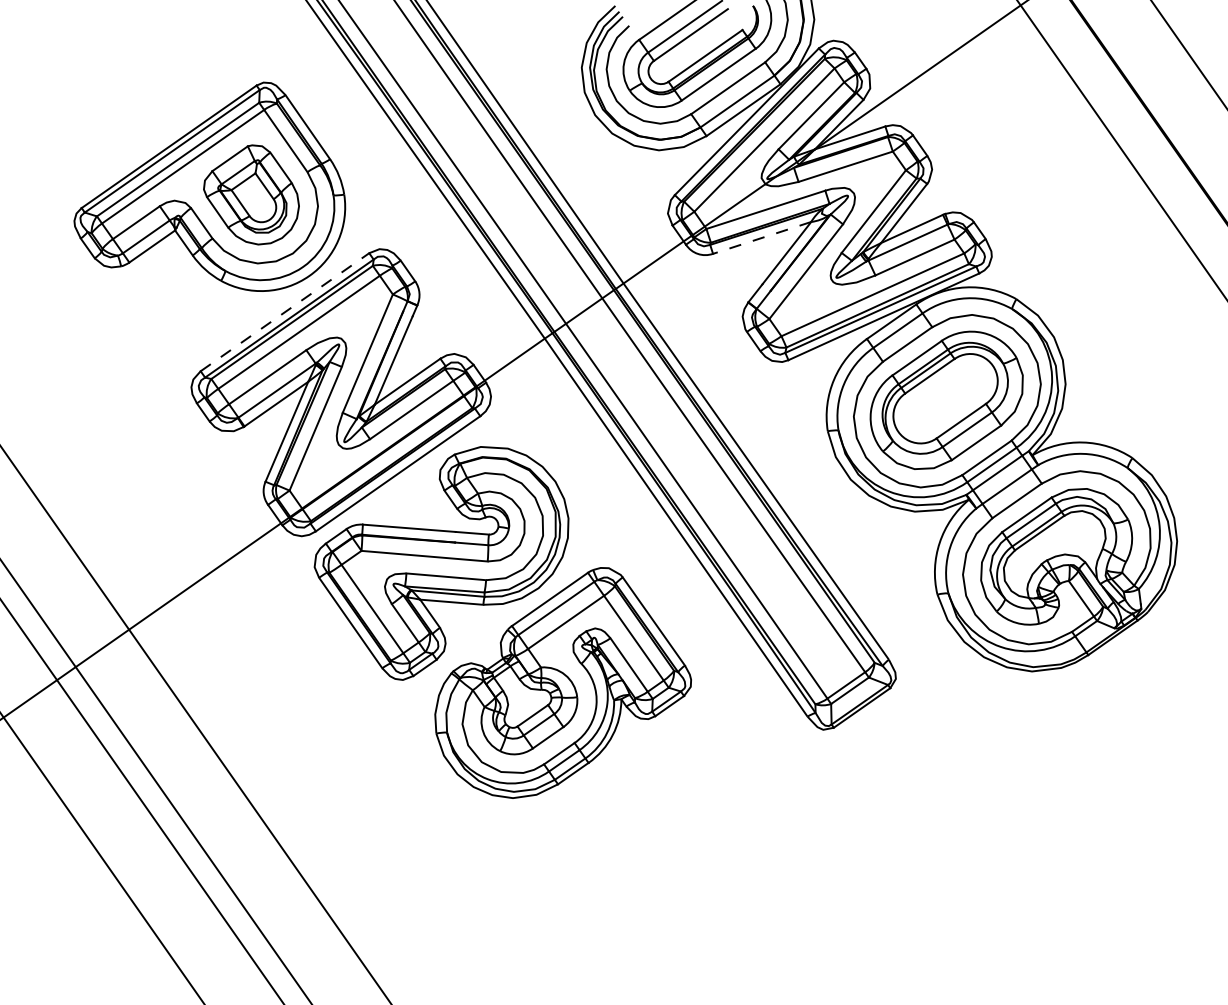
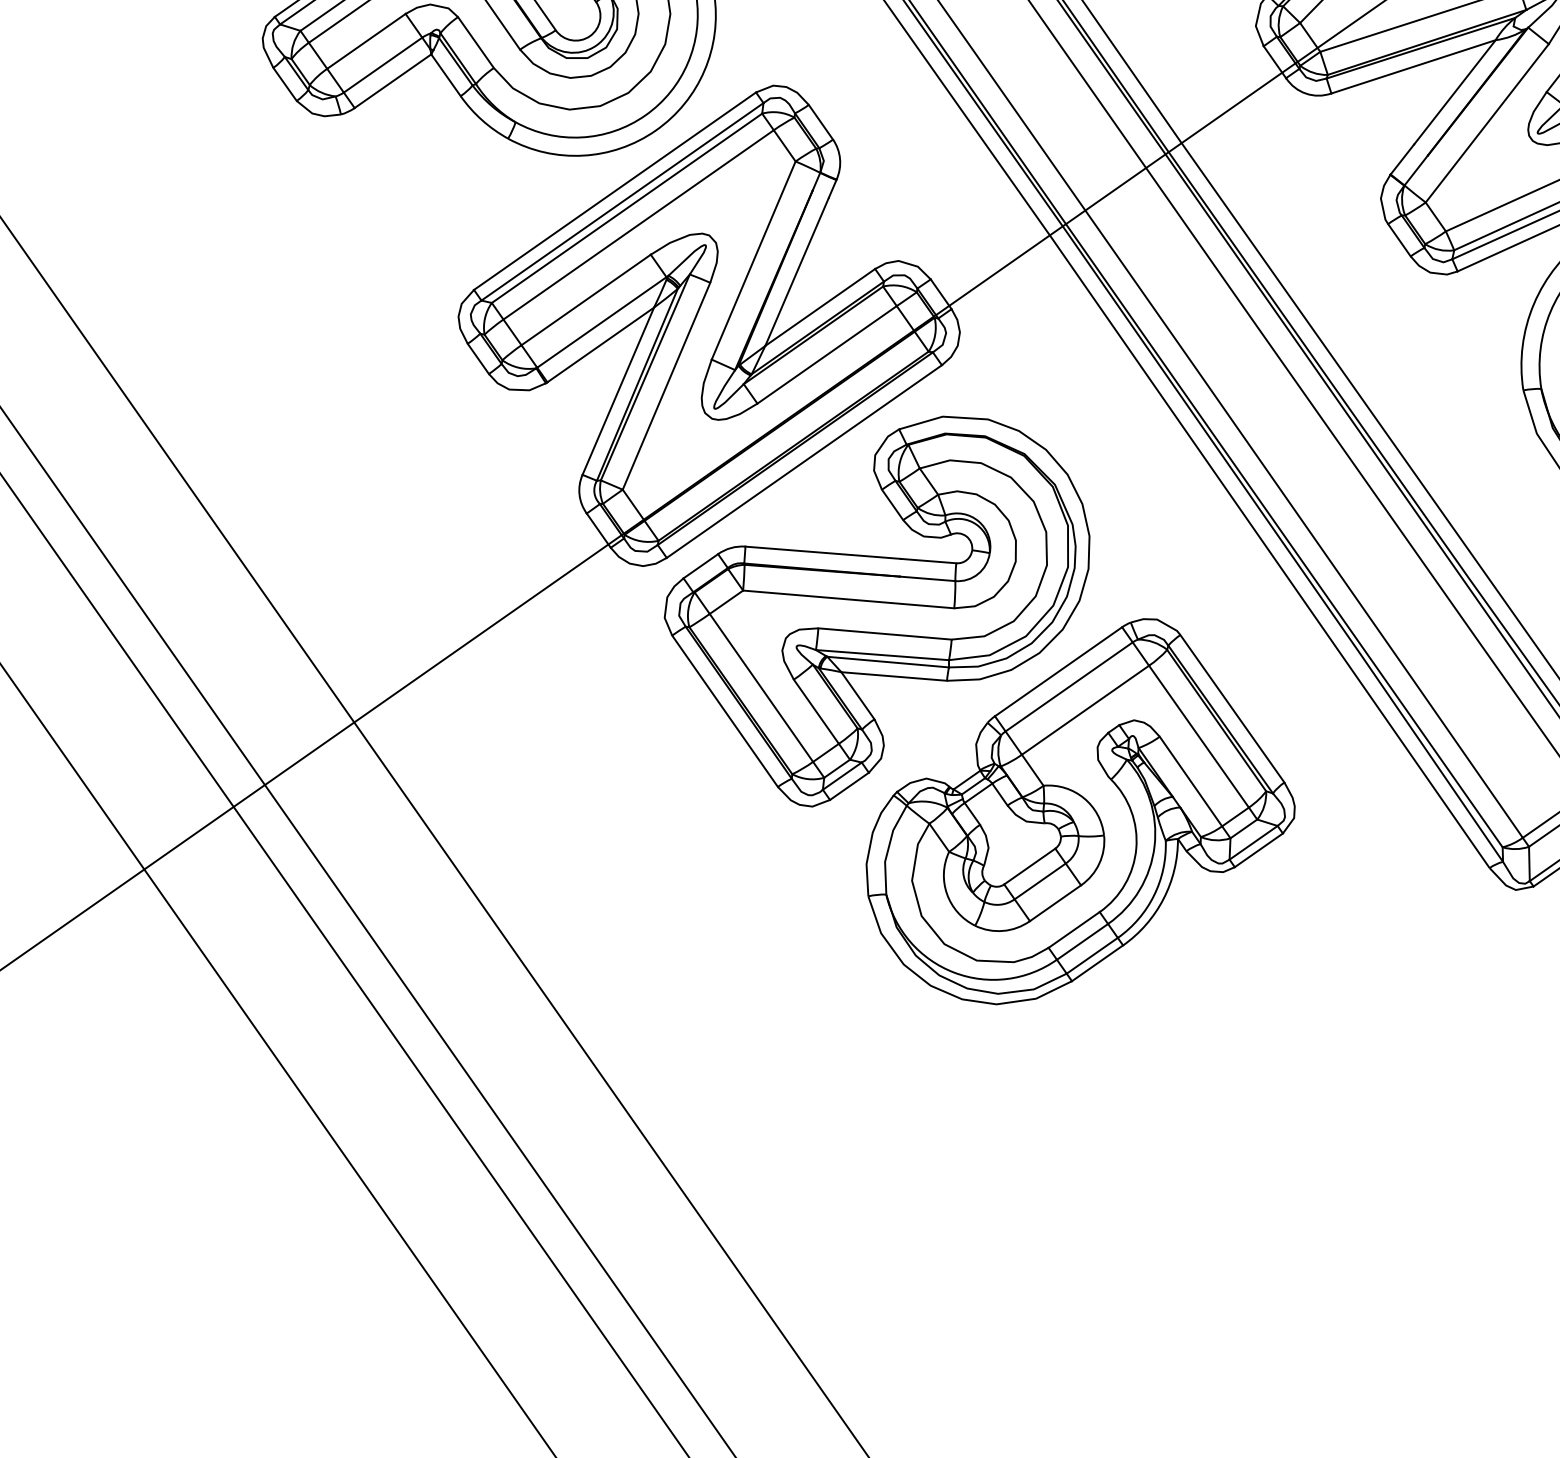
line: (762, 237) -> (1414, 66), dashed -> solid
line: (284, 312) -> (614, 191), dashed -> solid

